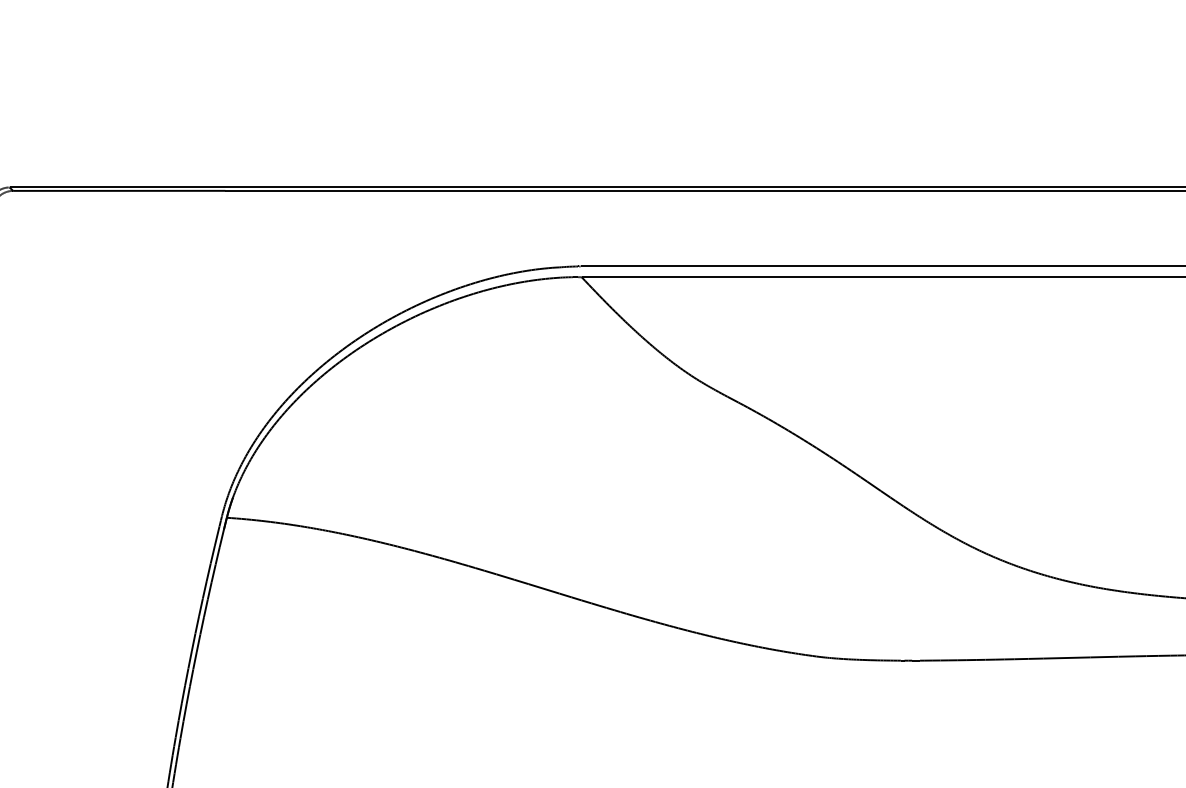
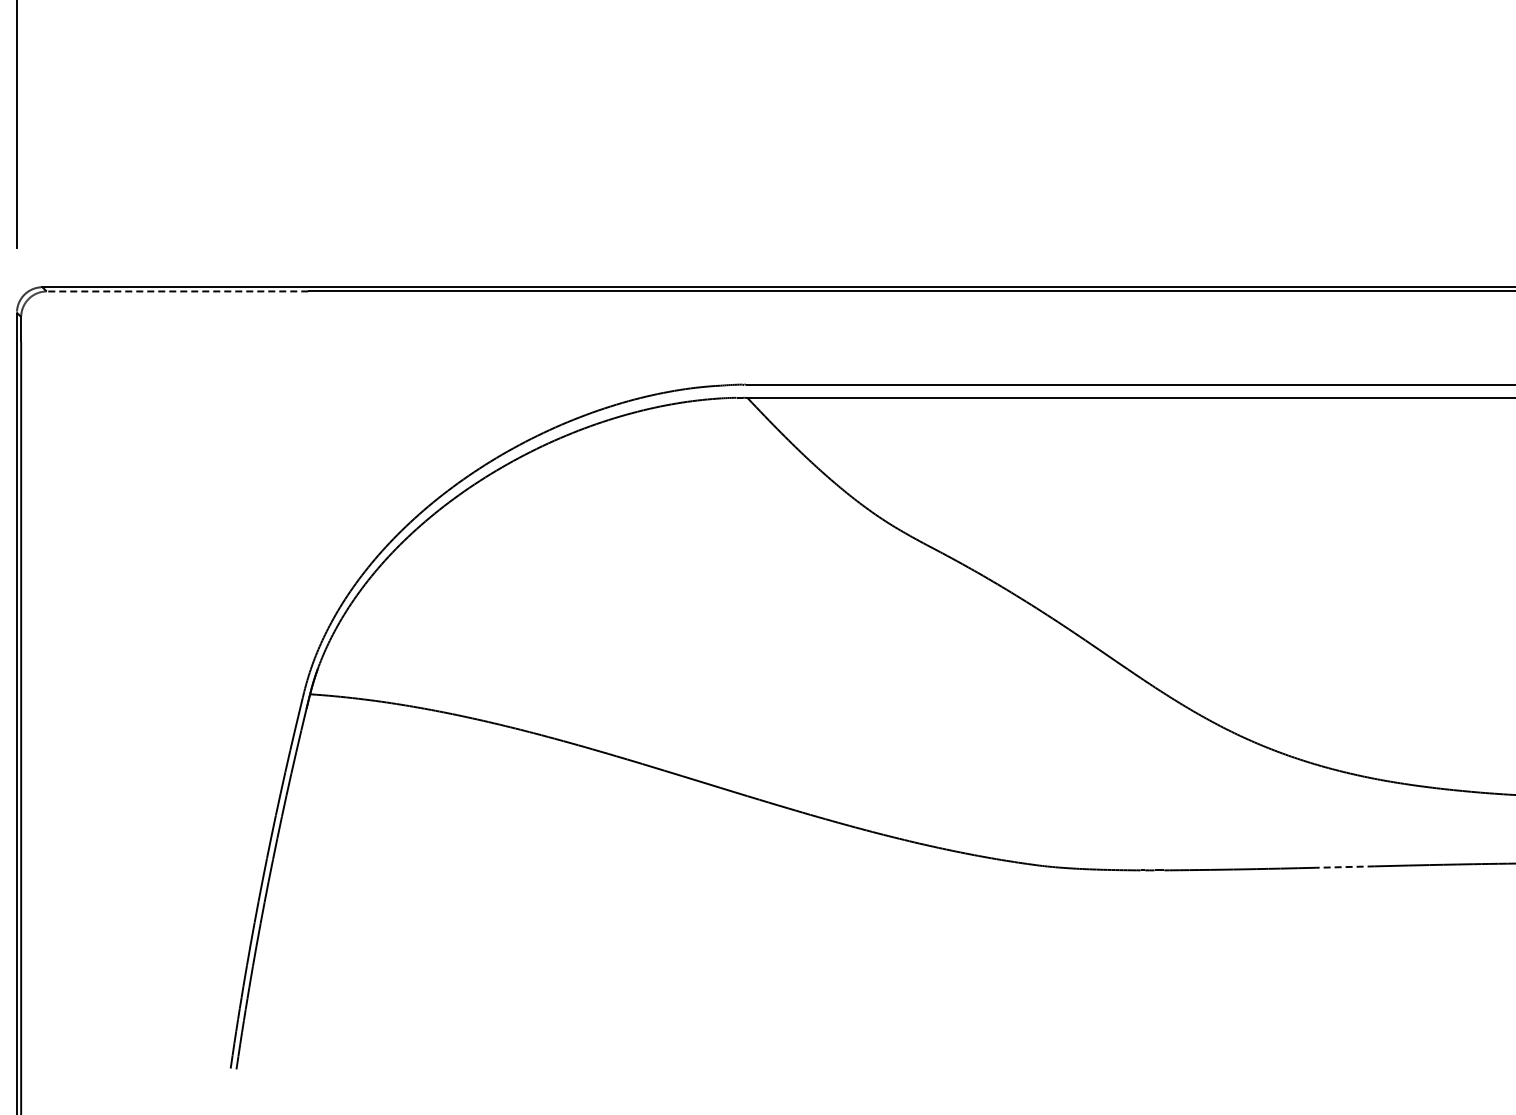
line: (119, 190) -> (177, 291), solid -> dashed
line: (1066, 658) -> (1344, 867), solid -> dashed

